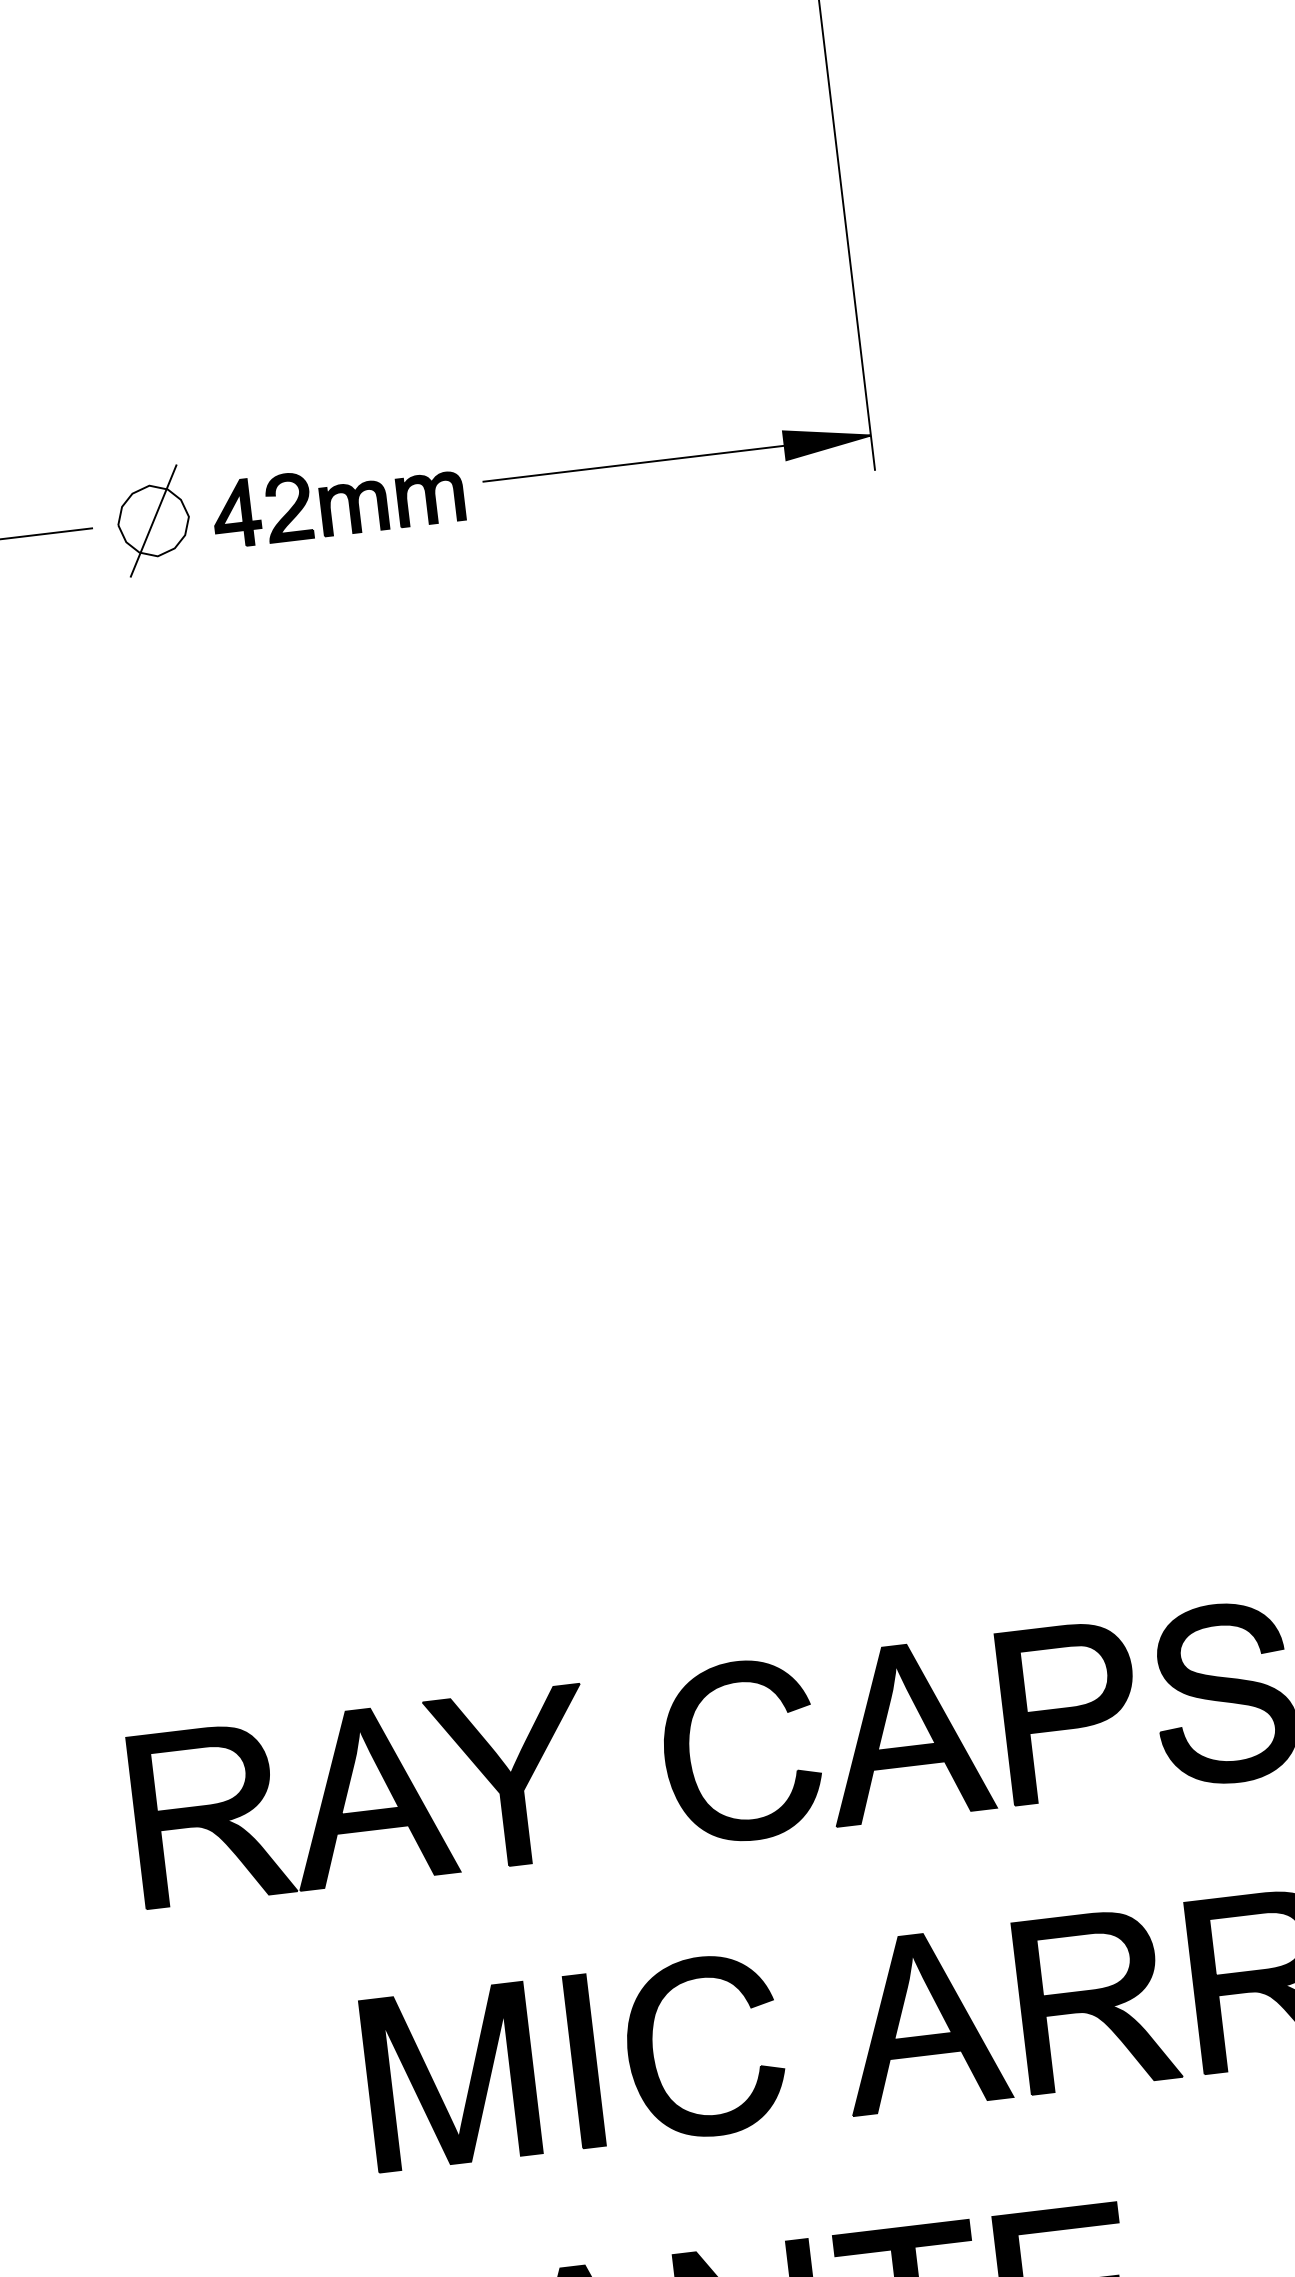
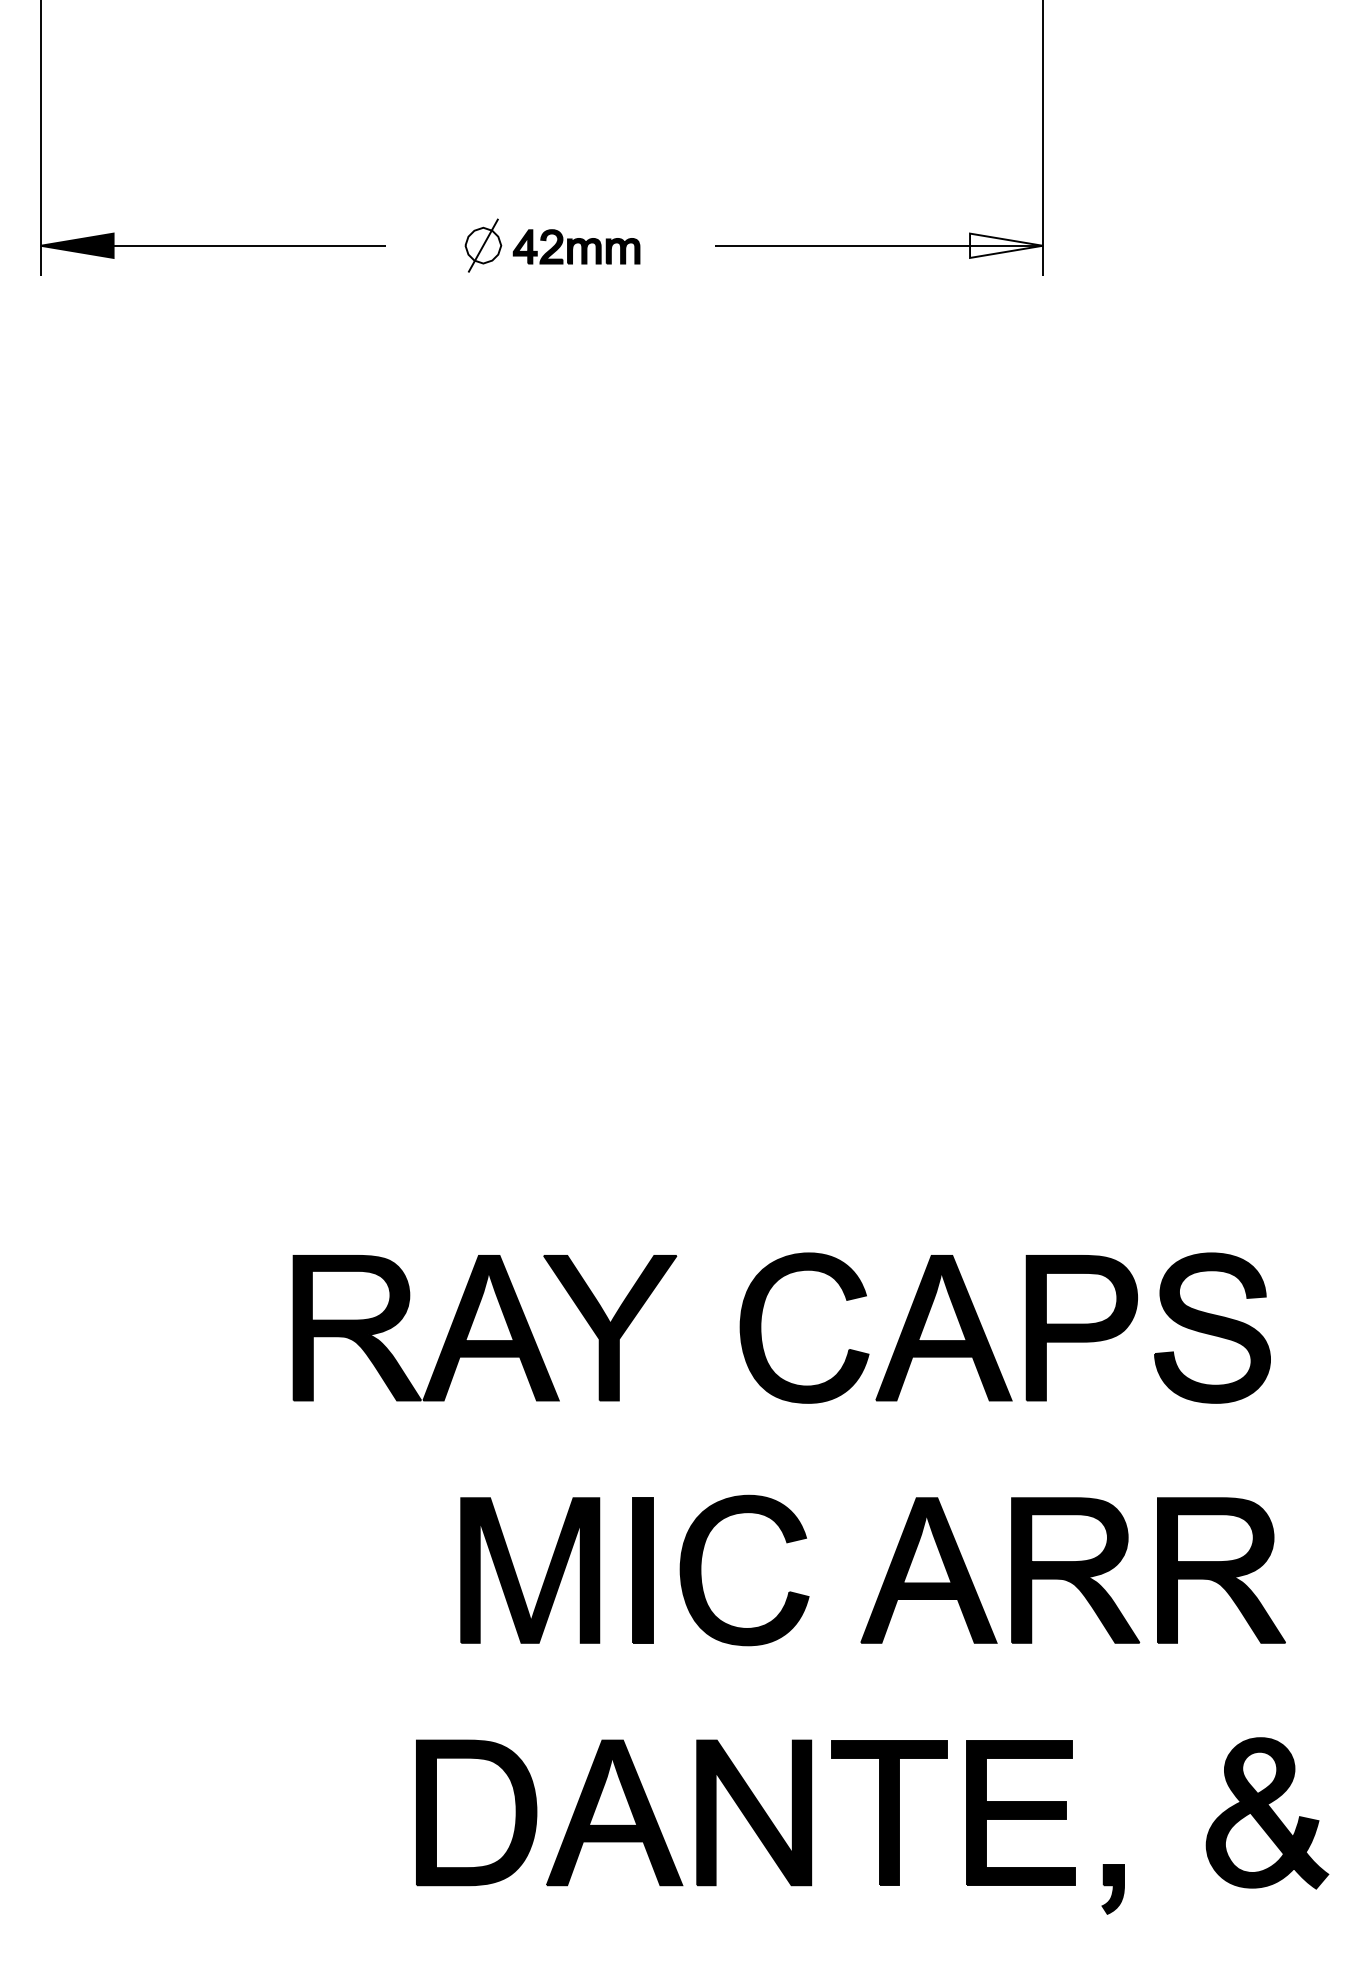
fill: (827, 440) -> (1006, 245), removed
part: (290, 504) -> (552, 245), size x0.6

